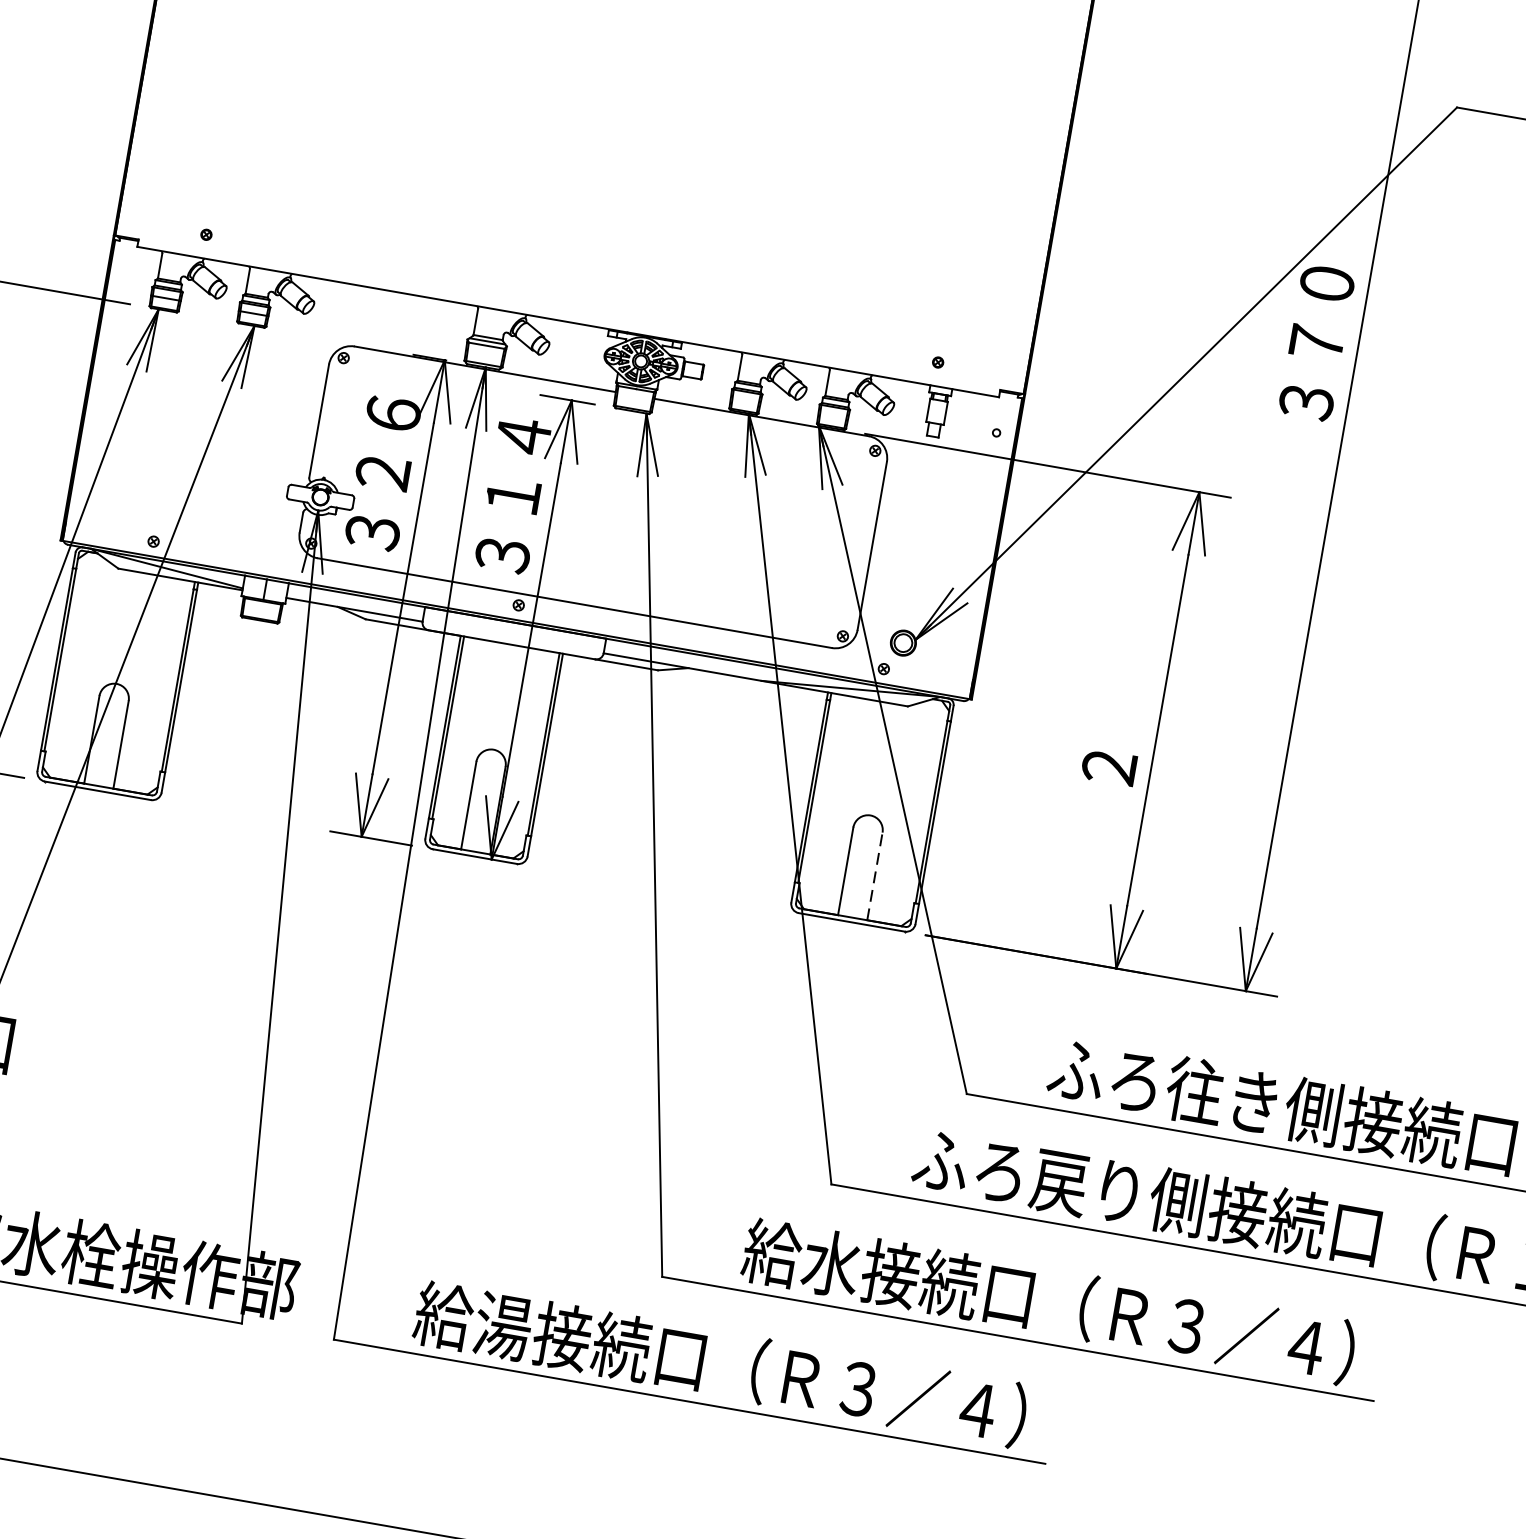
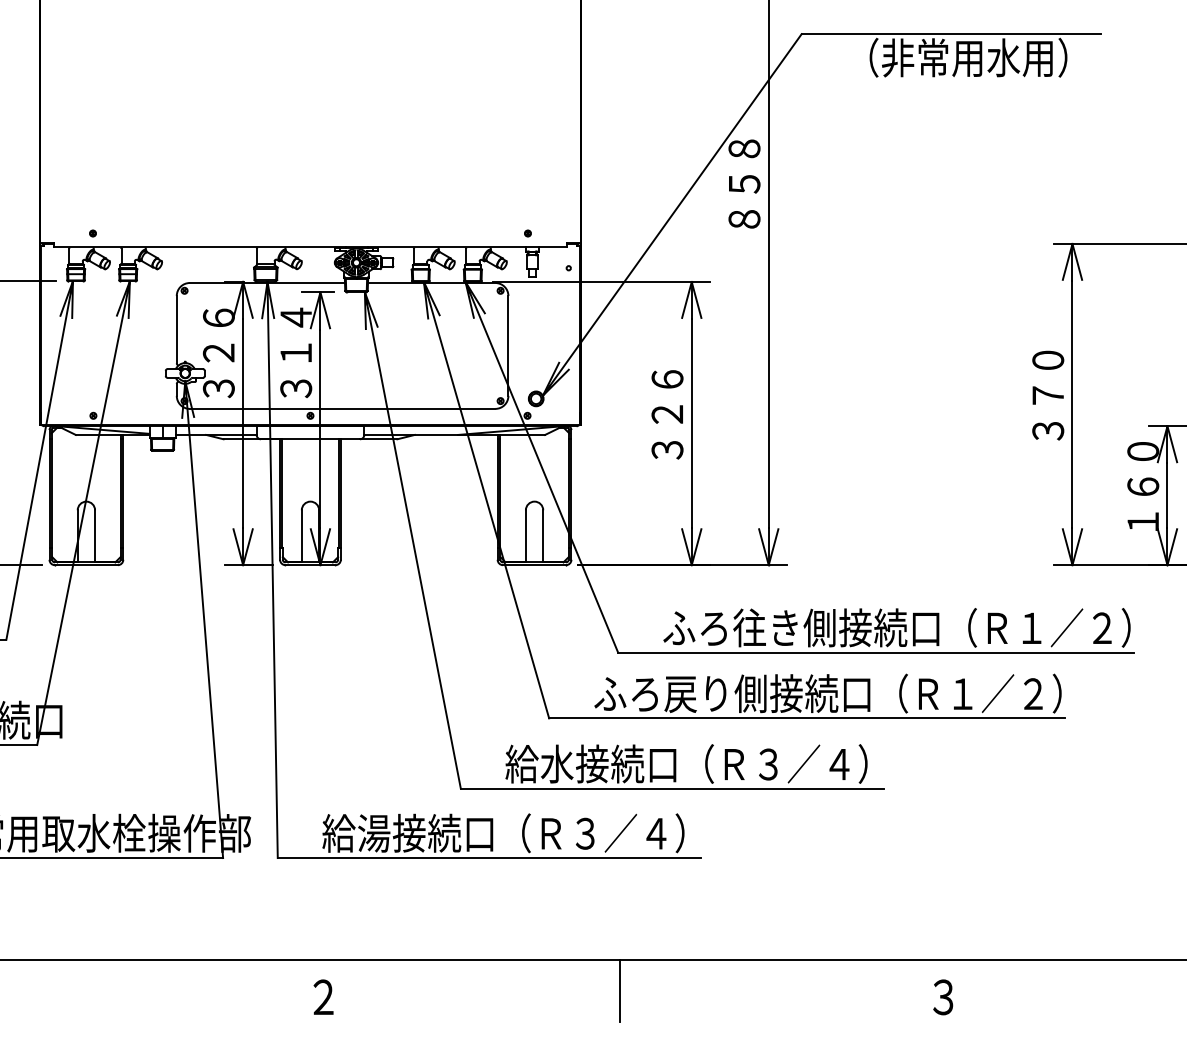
text: (1316, 343) -> (744, 184), ３７０ -> ８５８
text: (1119, 707) -> (667, 414), ２ -> ３２６
line: (875, 875) -> (543, 535), dashed -> solid

